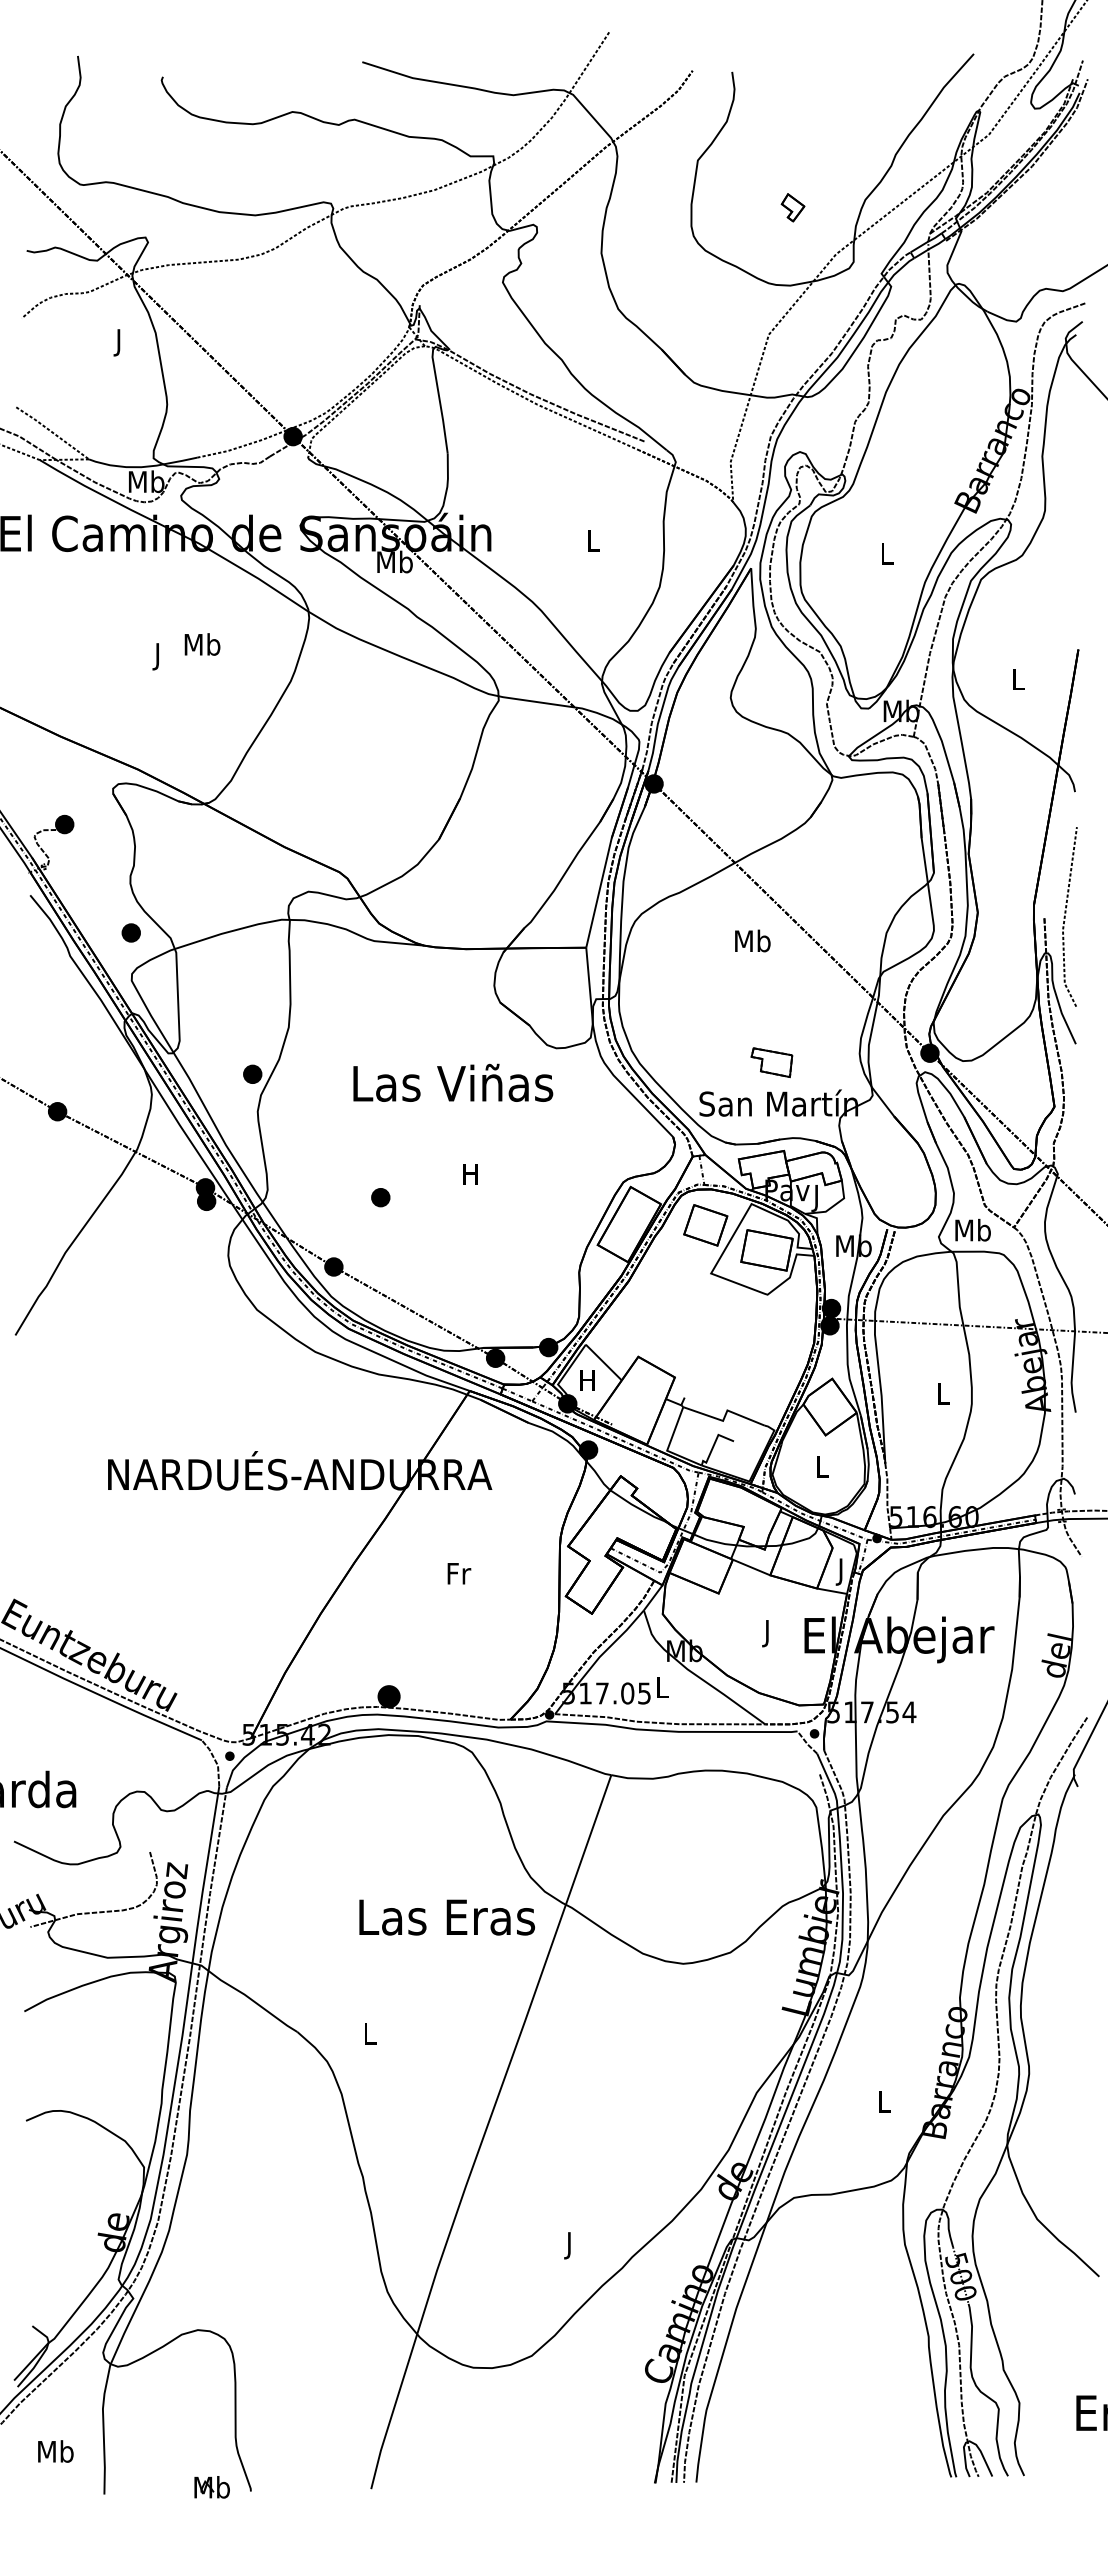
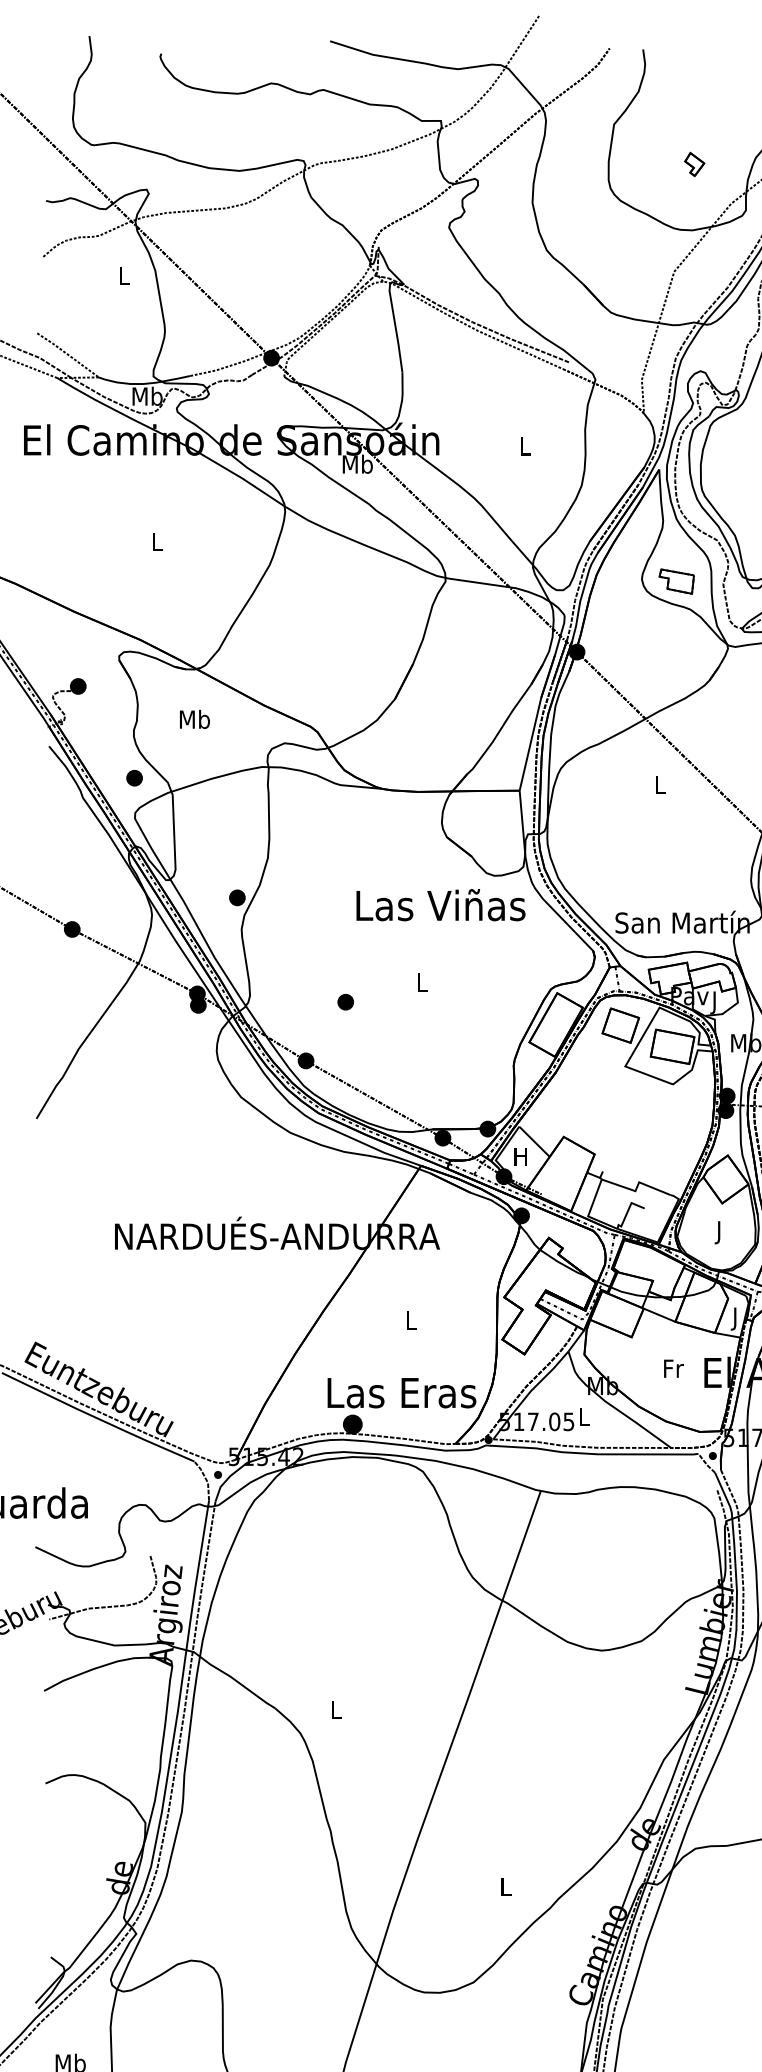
text: (119, 342) -> (124, 278), J -> L
text: (202, 644) -> (194, 719), moved
text: (158, 656) -> (157, 544), J -> L
text: (752, 940) -> (660, 784), Mb -> L
part: (771, 1062) -> (676, 581), moved
text: (453, 1082) -> (441, 904), moved
text: (470, 1174) -> (421, 982), H -> L
text: (822, 1469) -> (719, 1232), L -> J
text: (459, 1573) -> (412, 1320), Fr -> L
text: (768, 1633) -> (673, 1371), J -> Fr
text: (446, 1917) -> (401, 1393), moved
text: (570, 2245) -> (506, 1889), J -> L

